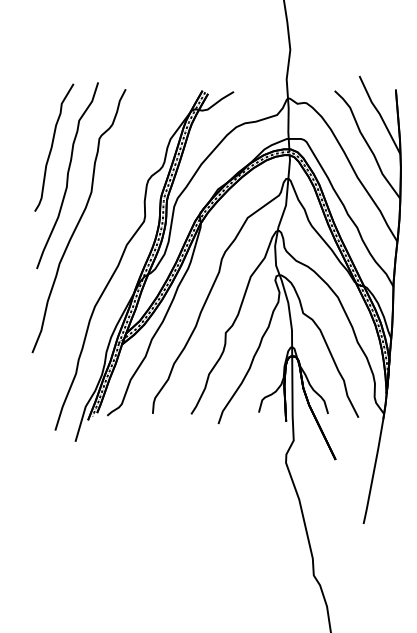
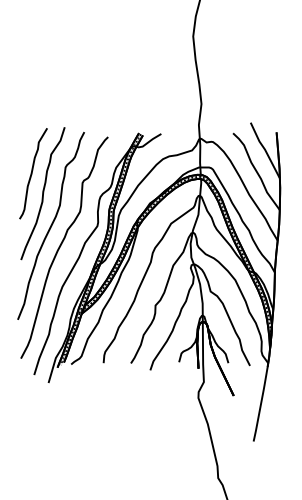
curve: (95, 247) -> (62, 244), added

